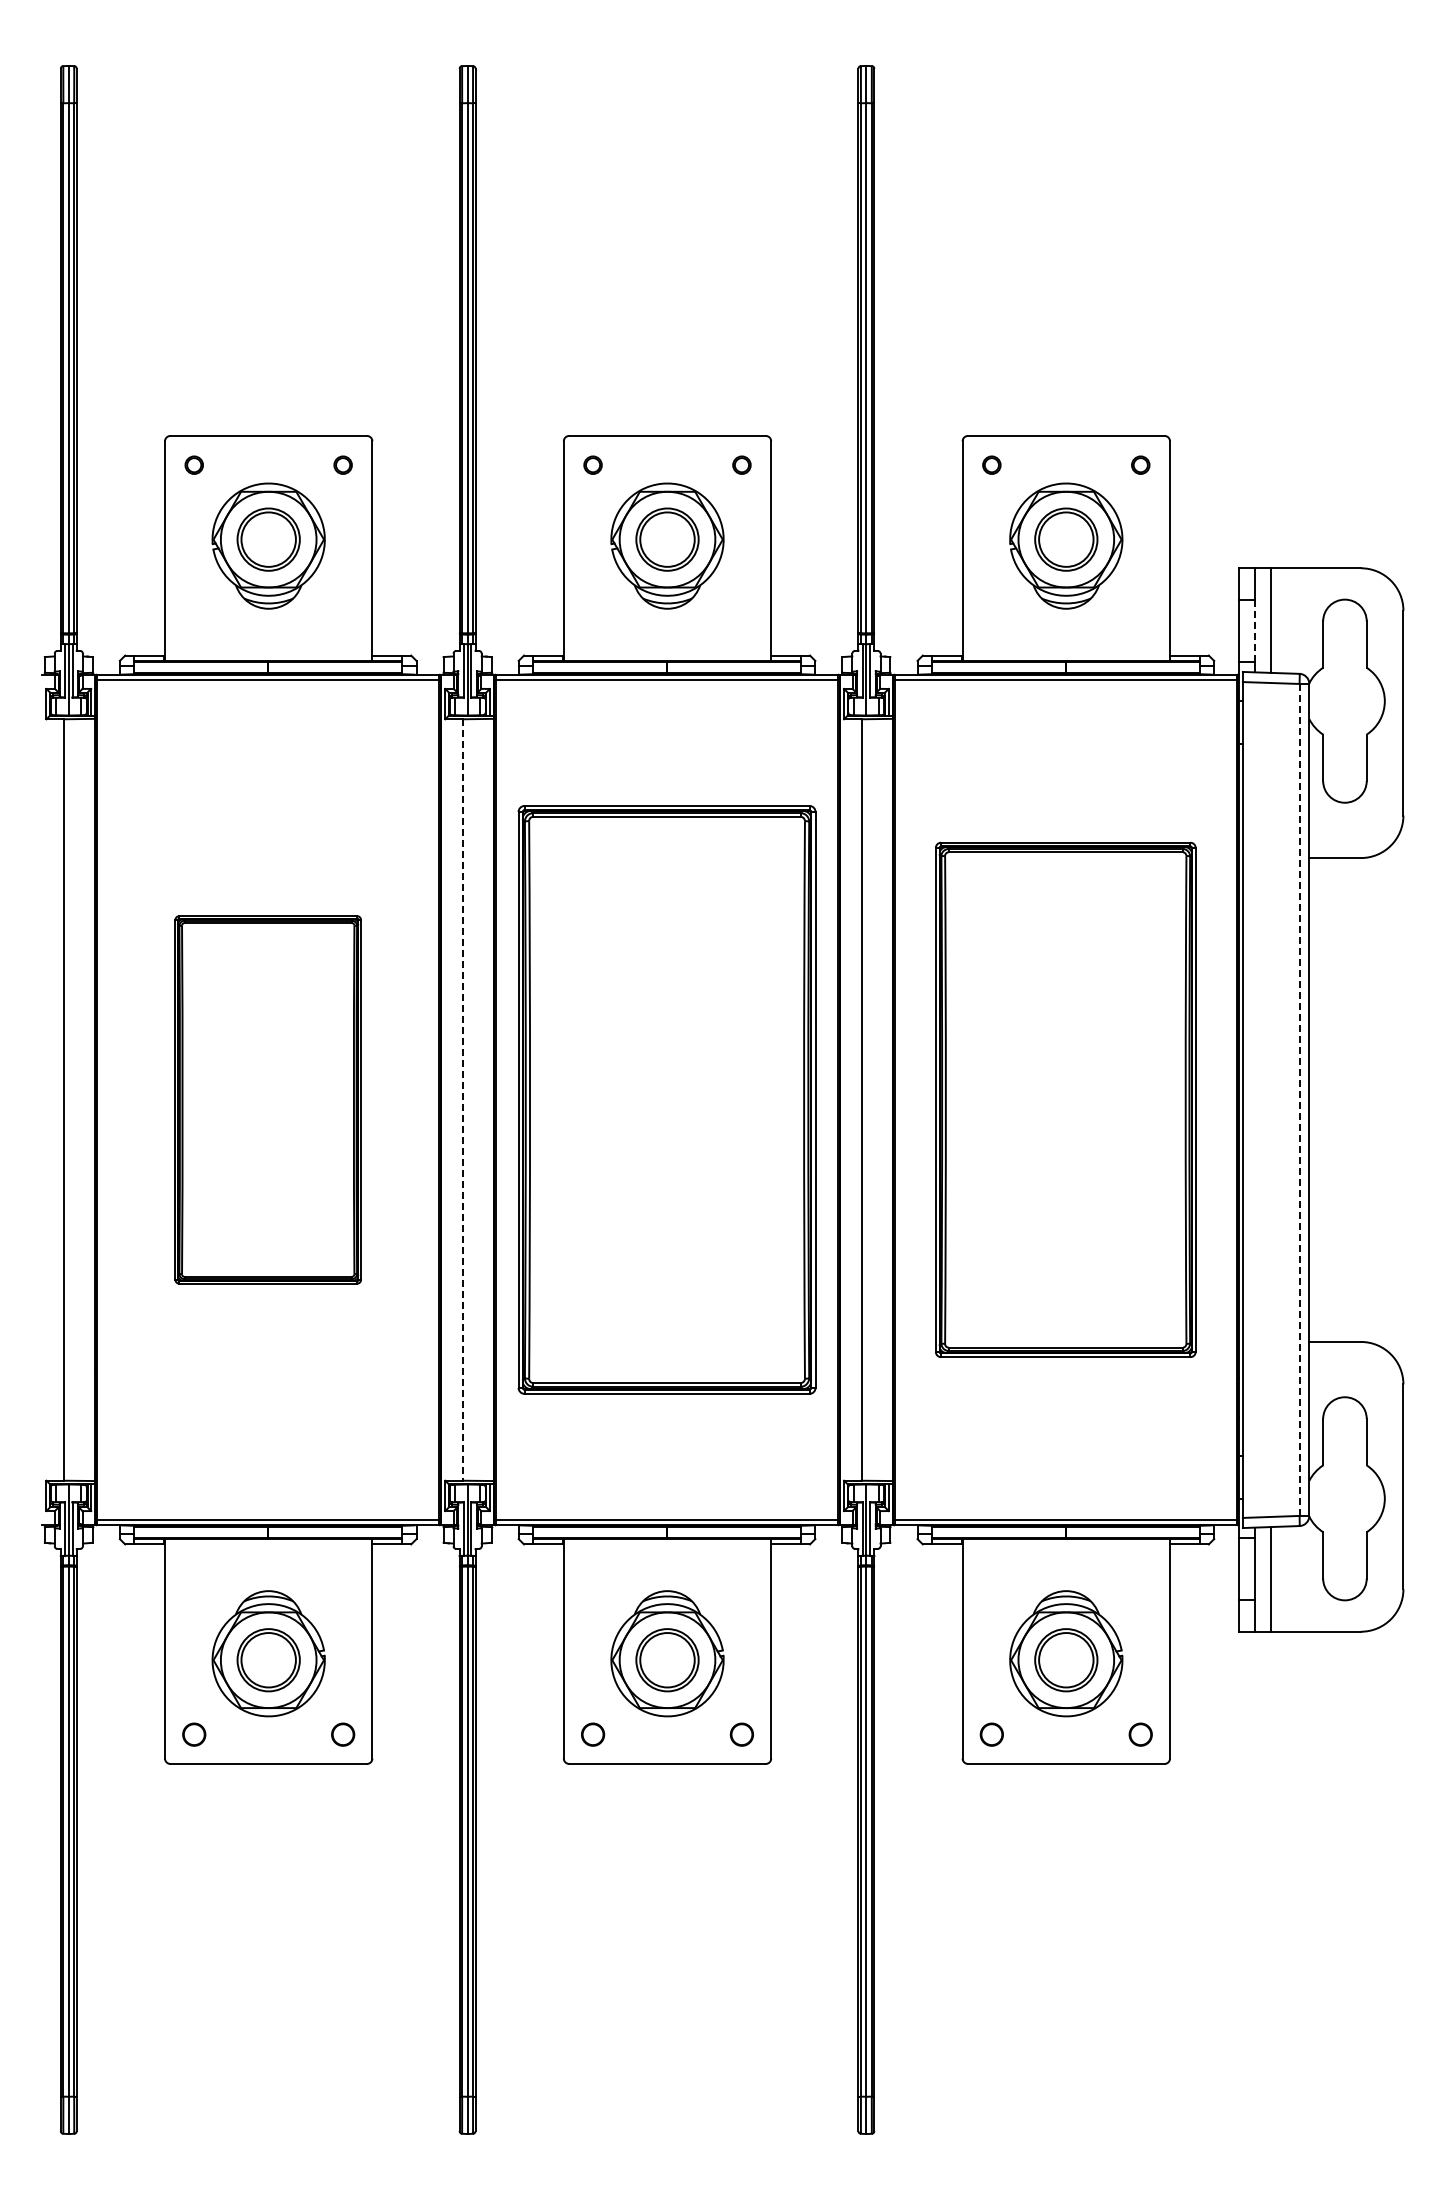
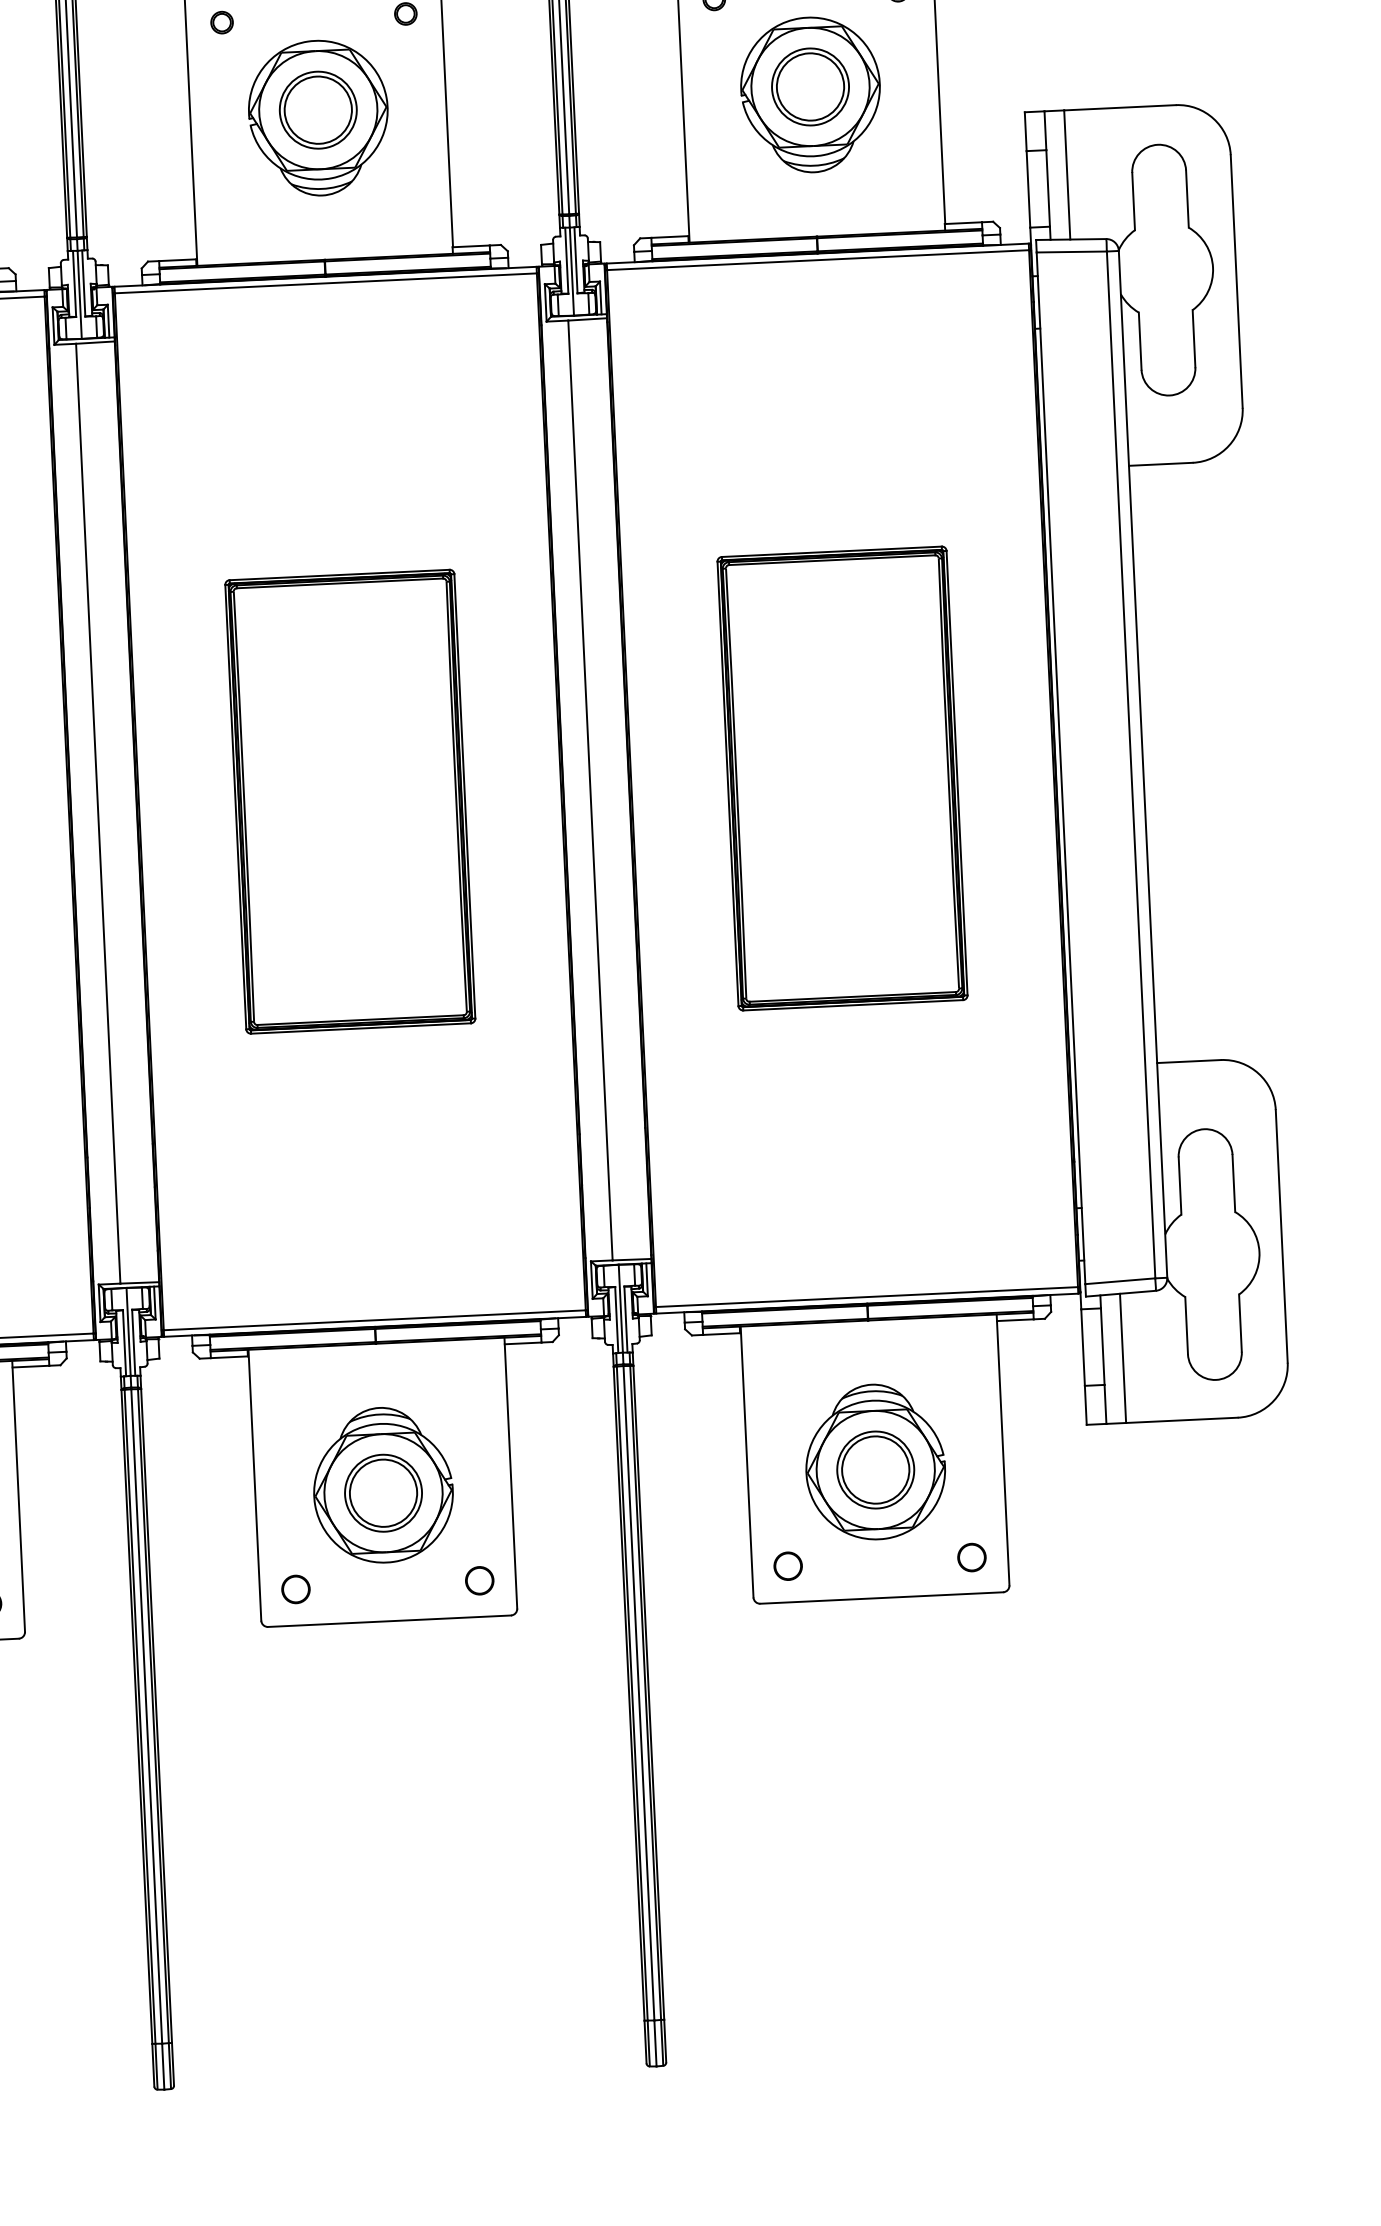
line: (1254, 630) -> (1048, 188), dashed -> solid
part: (666, 1099) -> (349, 801), size x0.62
part: (1065, 1099) -> (842, 778), size x0.71
line: (1299, 1099) -> (1130, 764), dashed -> solid
line: (462, 1100) -> (97, 814), dashed -> solid

